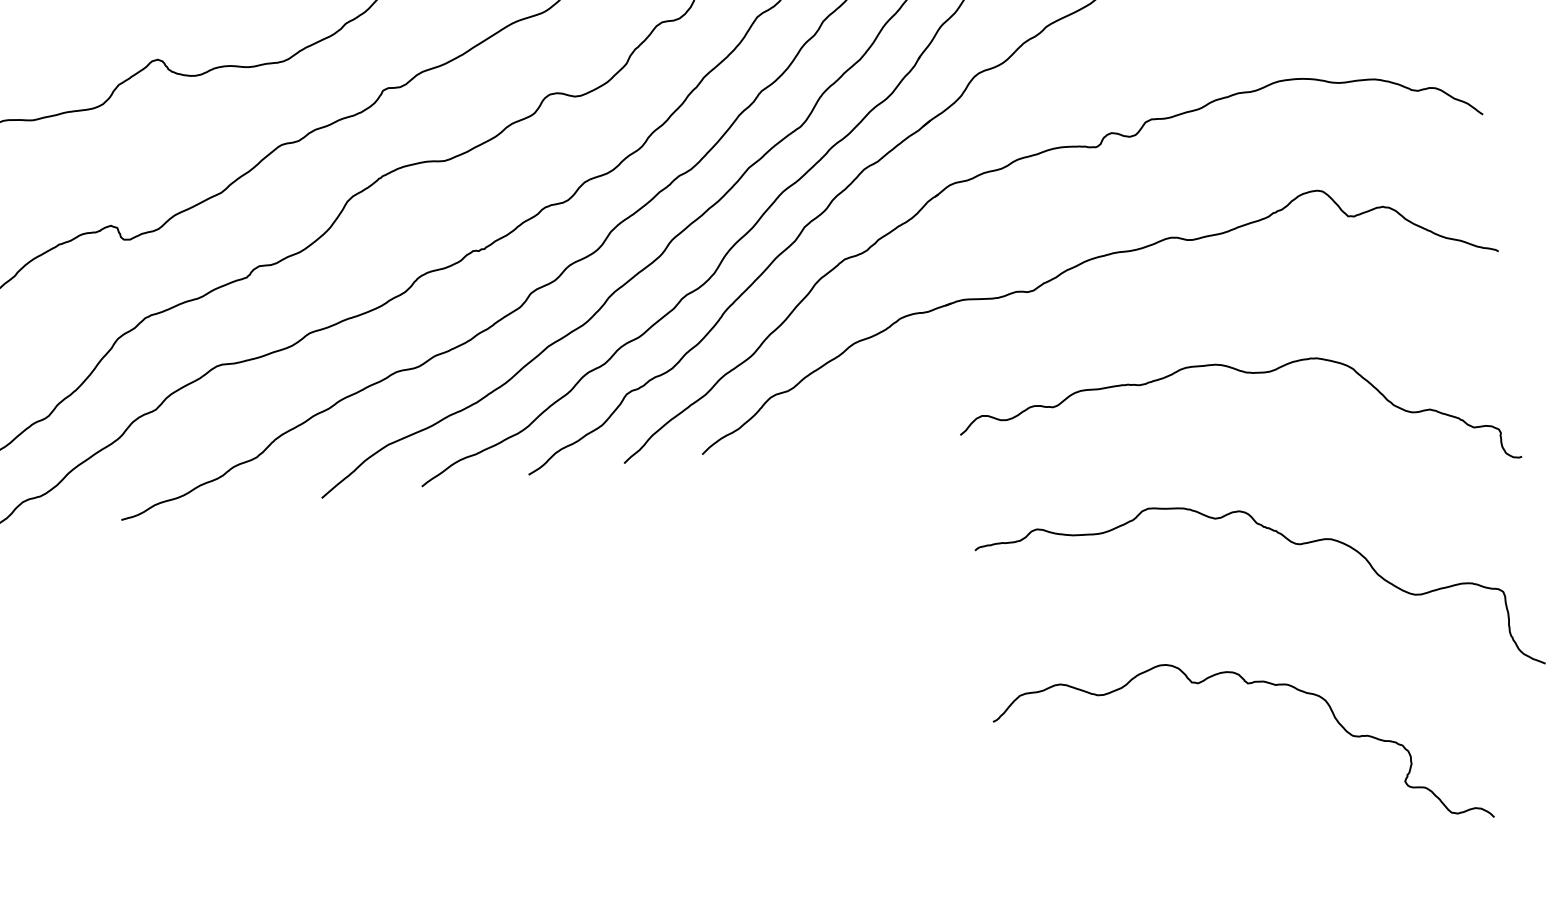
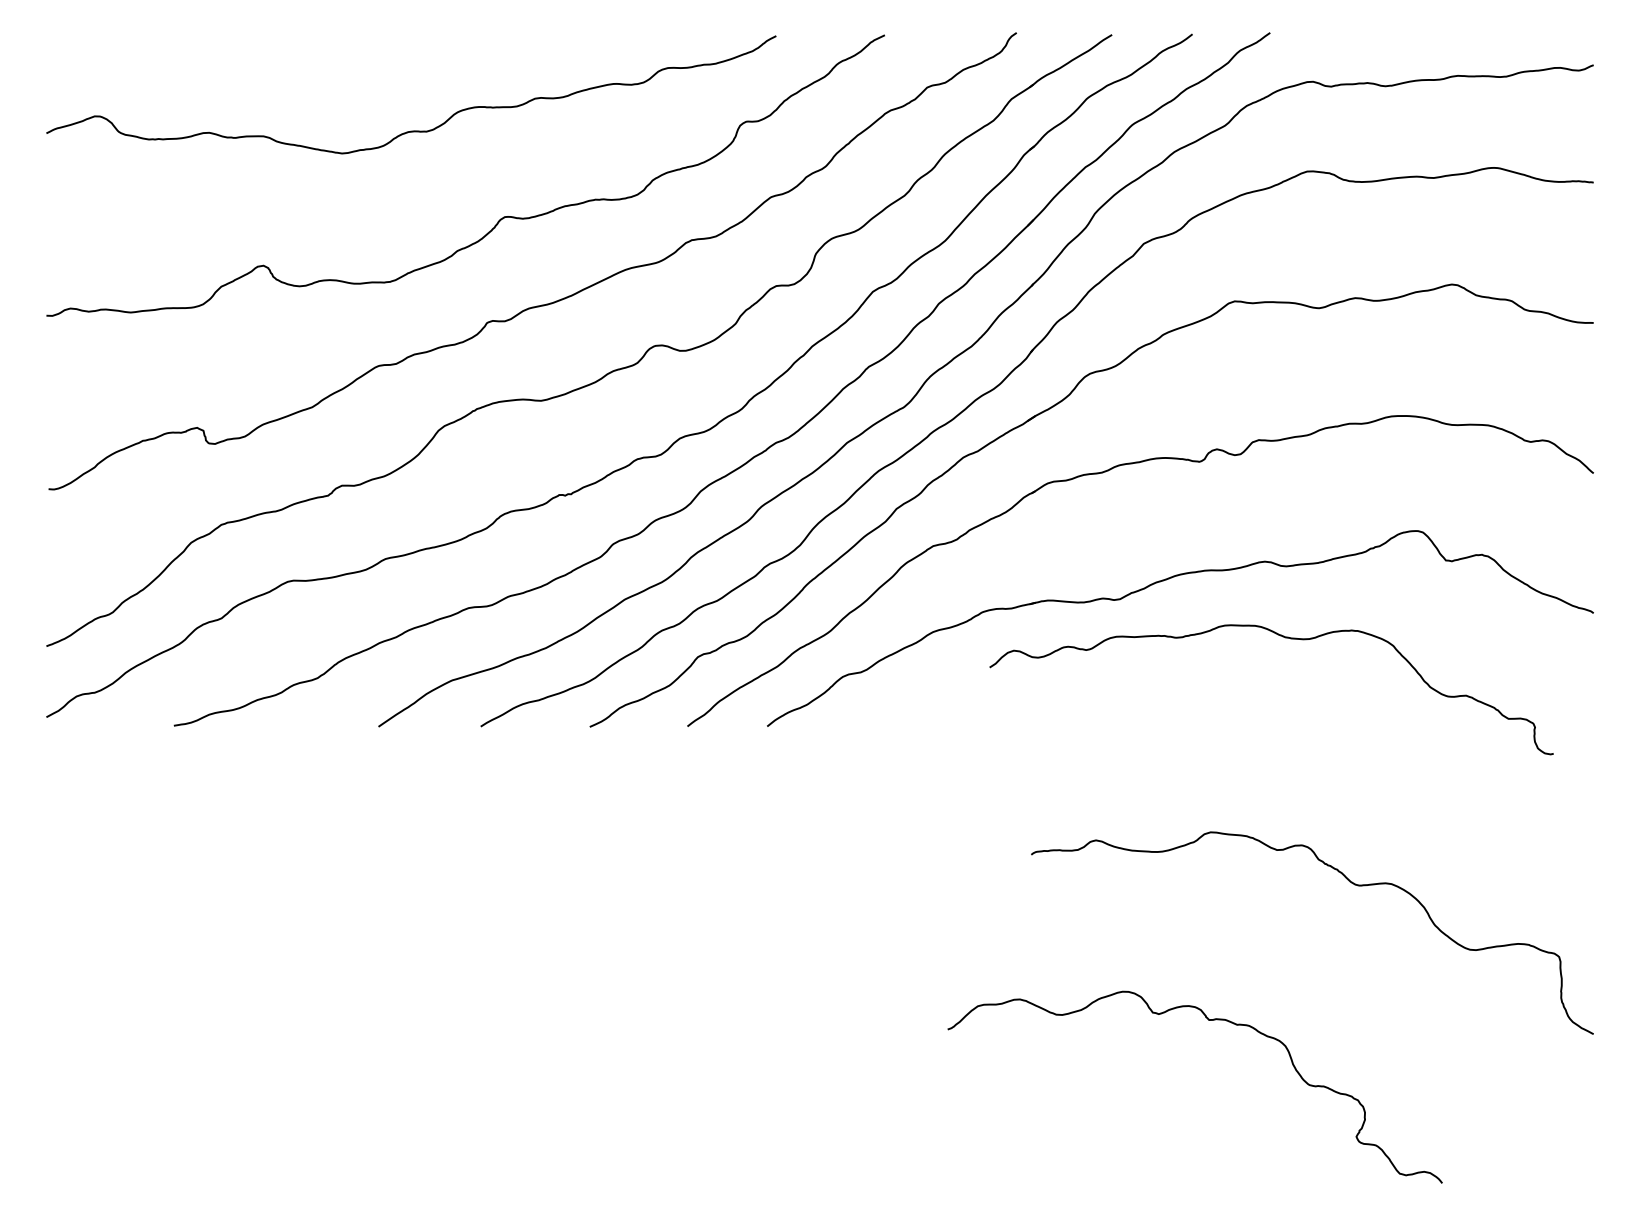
curve: (1246, 373) -> (1285, 638), moved
curve: (1247, 684) -> (1208, 1020), moved

